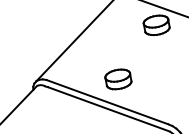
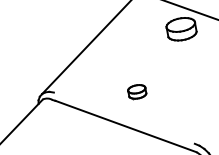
part: (118, 79) -> (137, 91), size x0.6
line: (107, 102) -> (124, 118), removed

